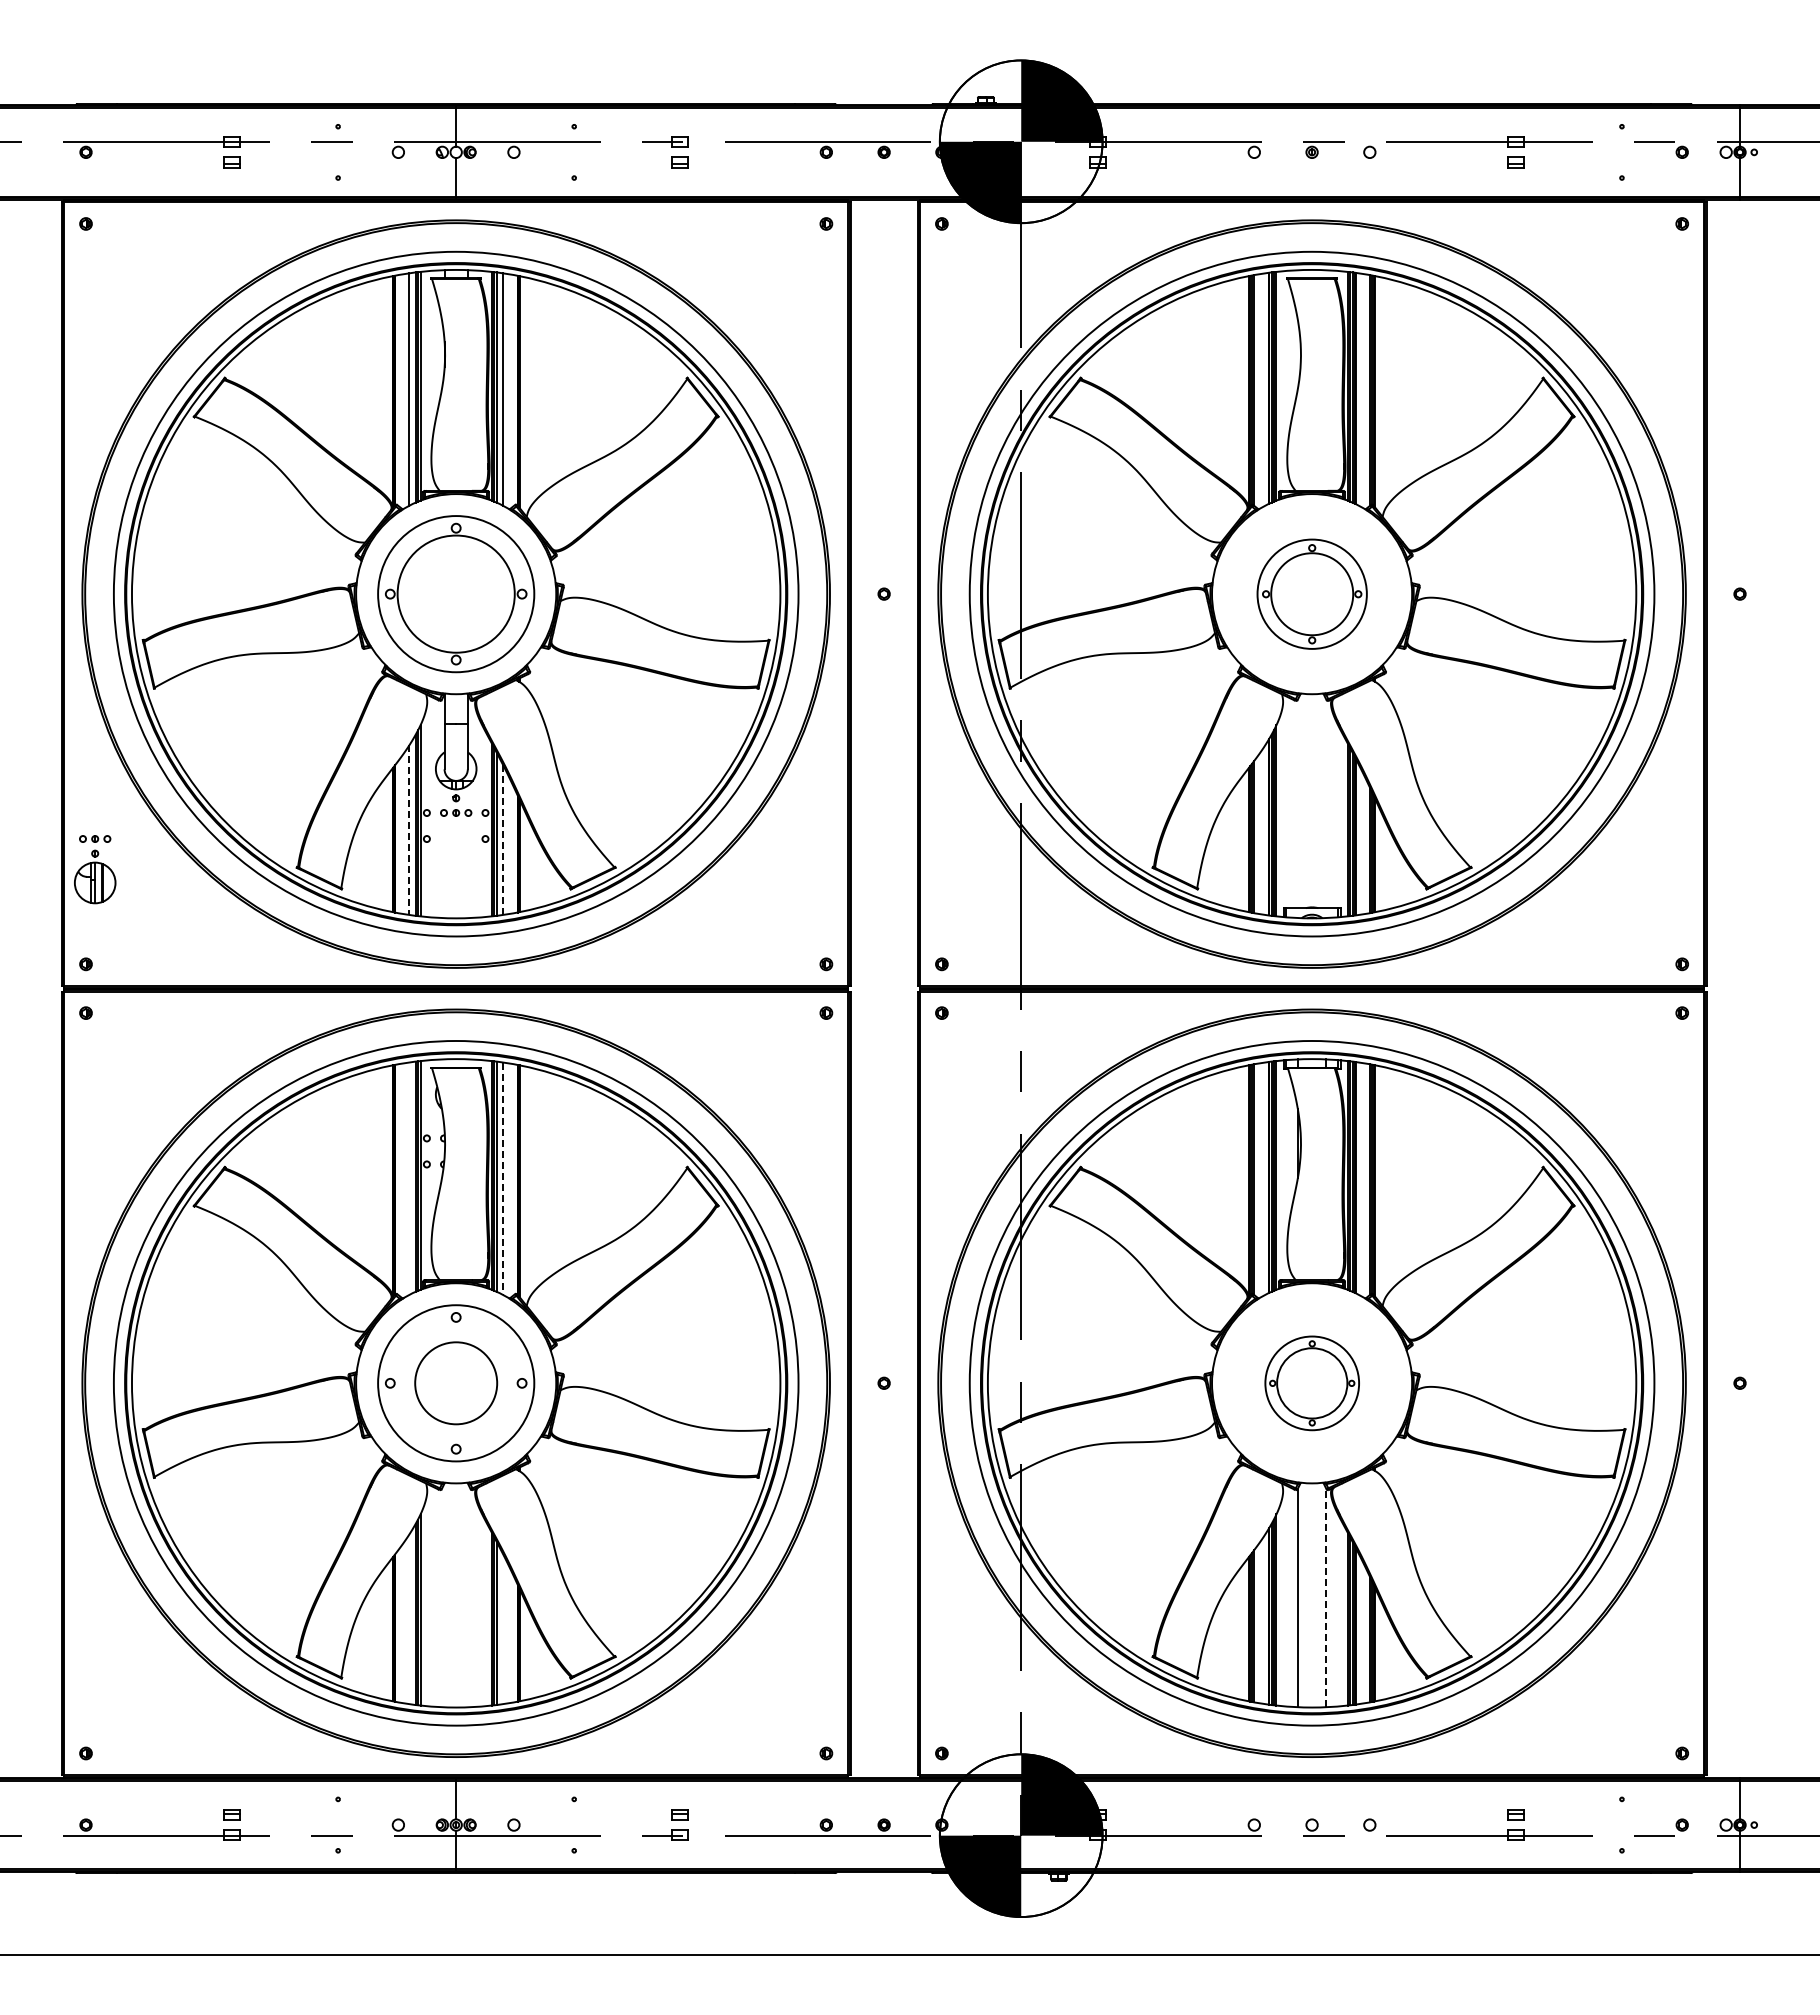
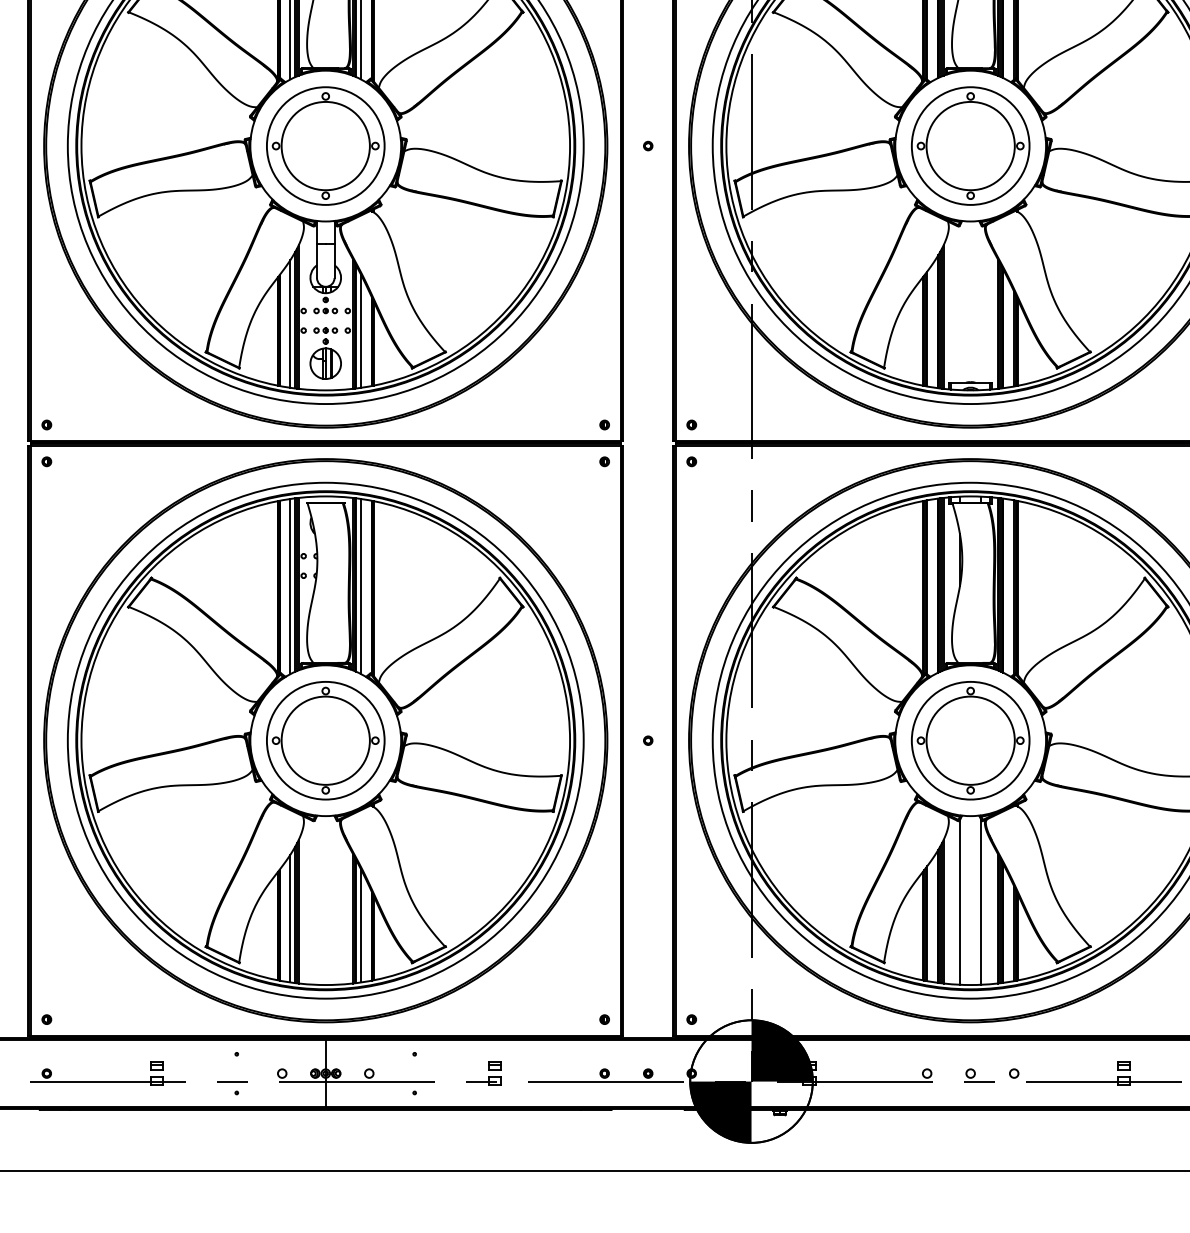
part: (1312, 594) -> (970, 146), size x1.43
line: (409, 830) -> (290, 324), dashed -> solid
line: (503, 840) -> (361, 331), dashed -> solid
part: (95, 869) -> (326, 353), moved
line: (409, 1178) -> (290, 586), added
line: (503, 1179) -> (361, 587), dashed -> solid
circle: (455, 1382) -> (325, 740), size x1.43
part: (1312, 1383) -> (970, 740), size x1.67
line: (1326, 1597) -> (981, 902), dashed -> solid
line: (409, 1619) -> (290, 918), added
line: (503, 1629) -> (361, 926), added

